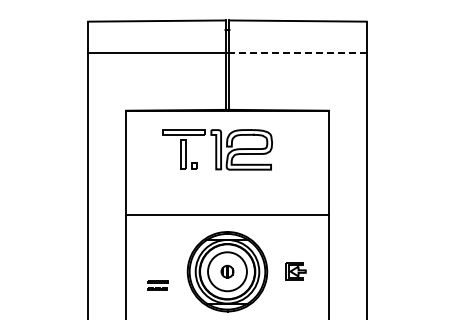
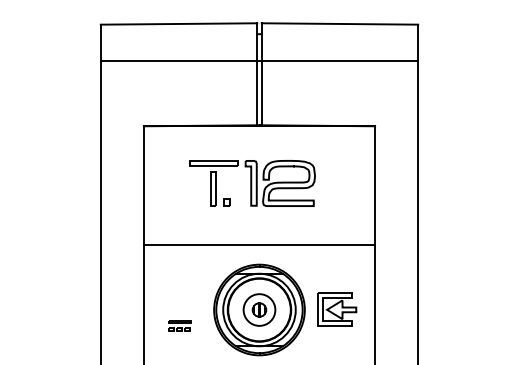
line: (298, 53) -> (340, 60), dashed -> solid
part: (217, 149) -> (252, 183), moved
circle: (227, 271) -> (259, 309), size x0.71
part: (295, 271) -> (337, 309), size x1.67

